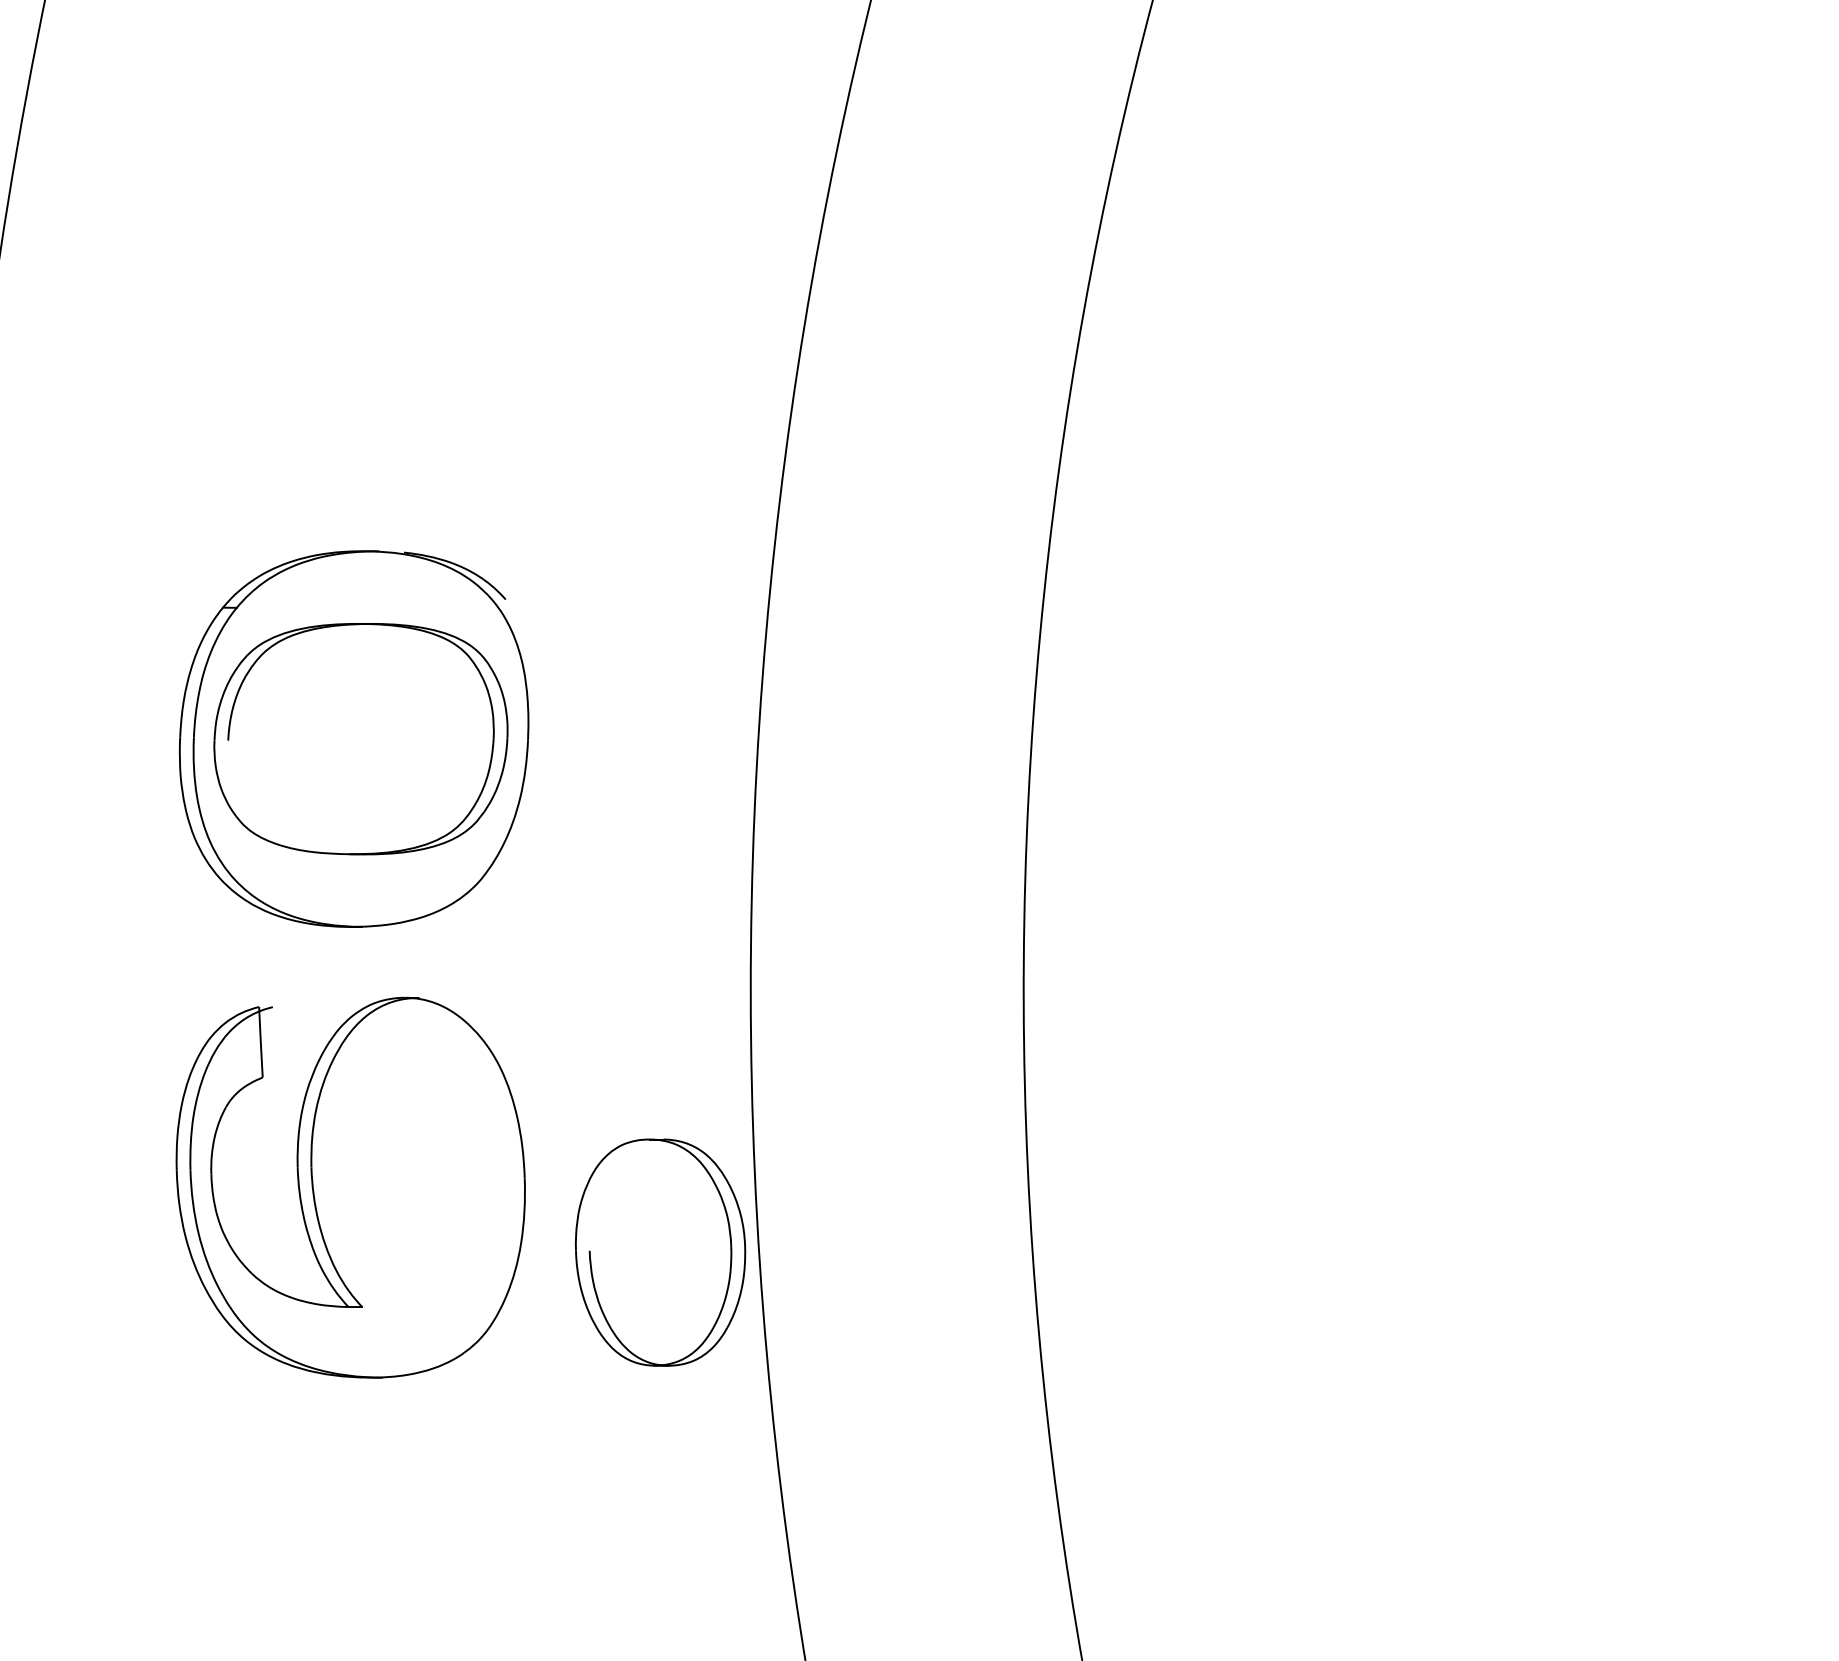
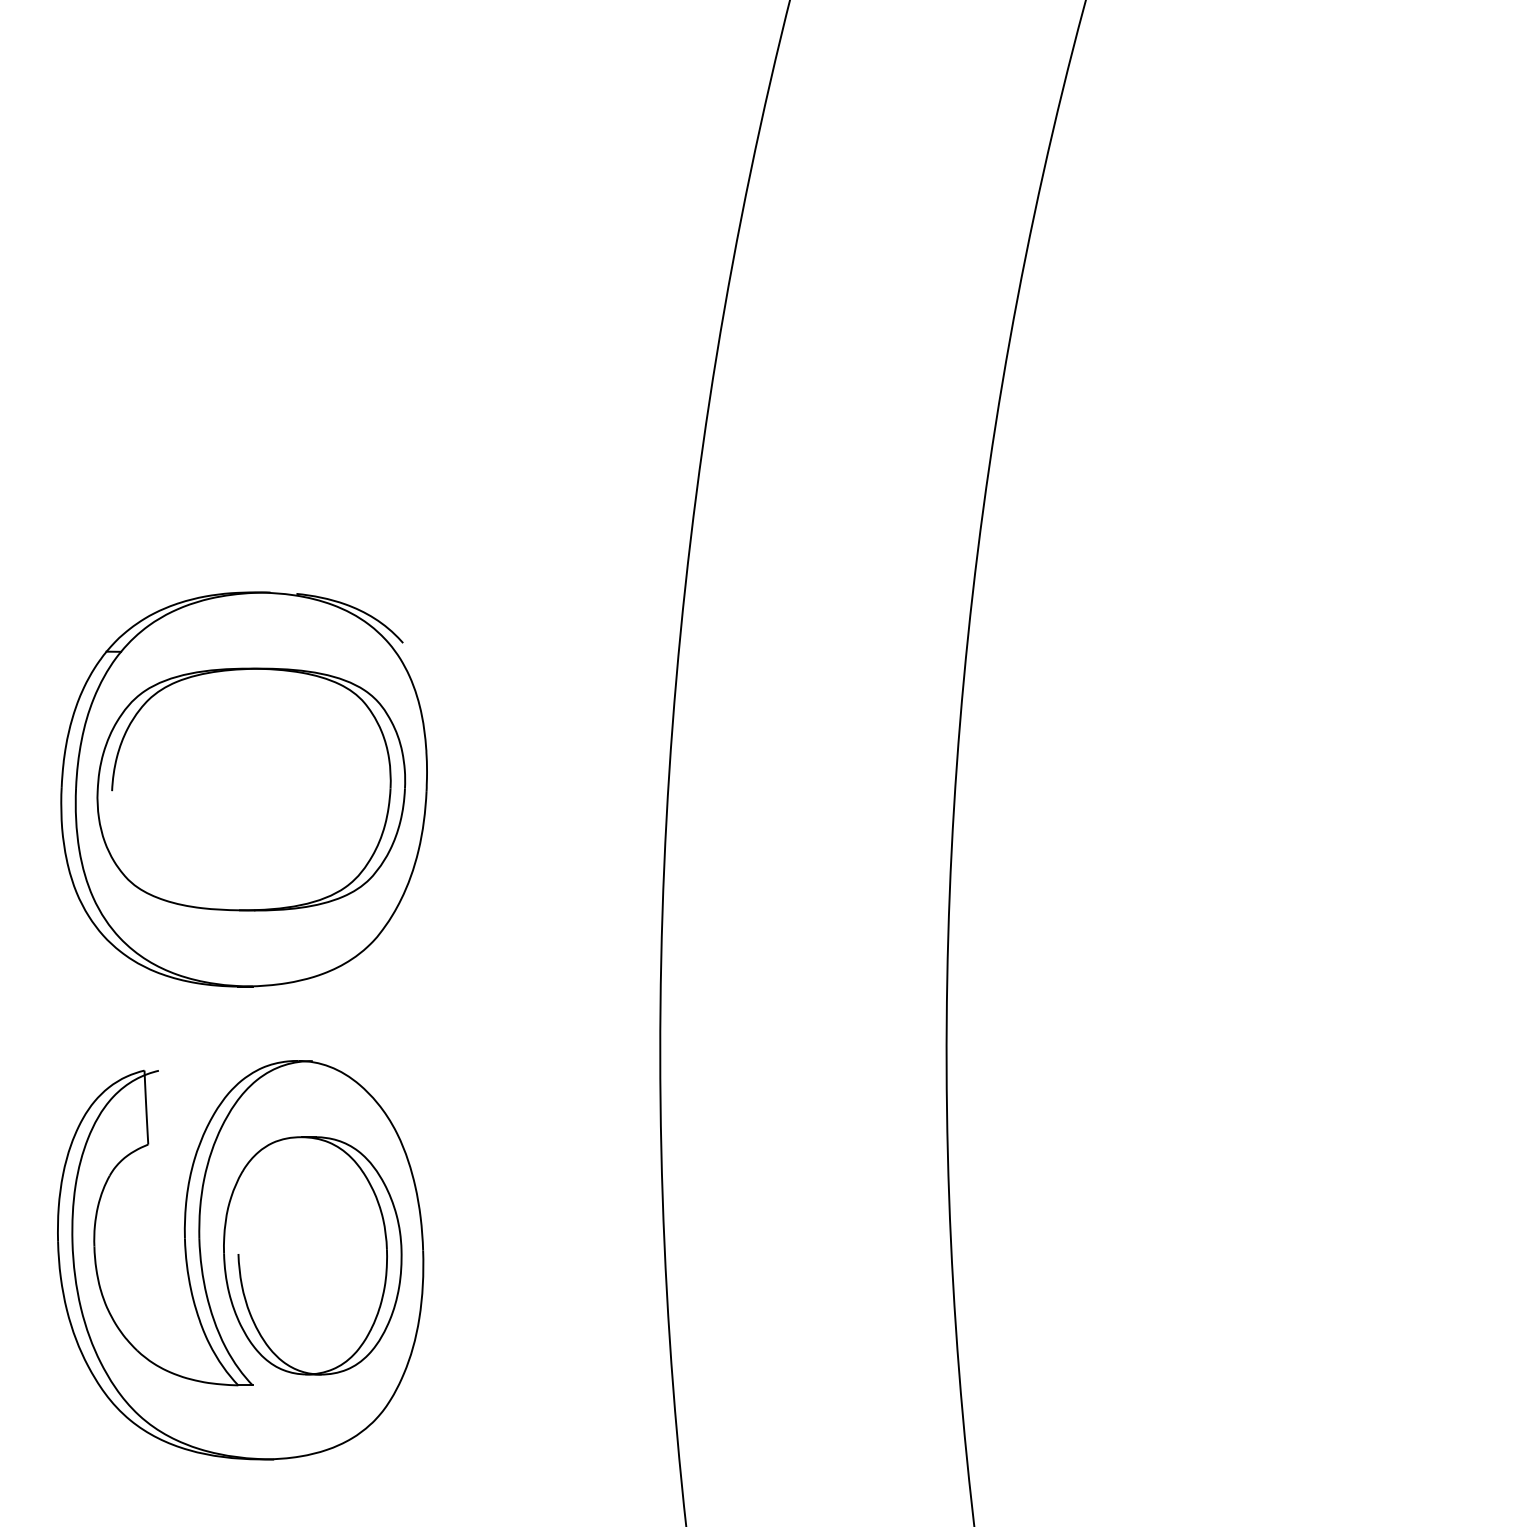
part: (660, 1252) -> (312, 1255), moved

